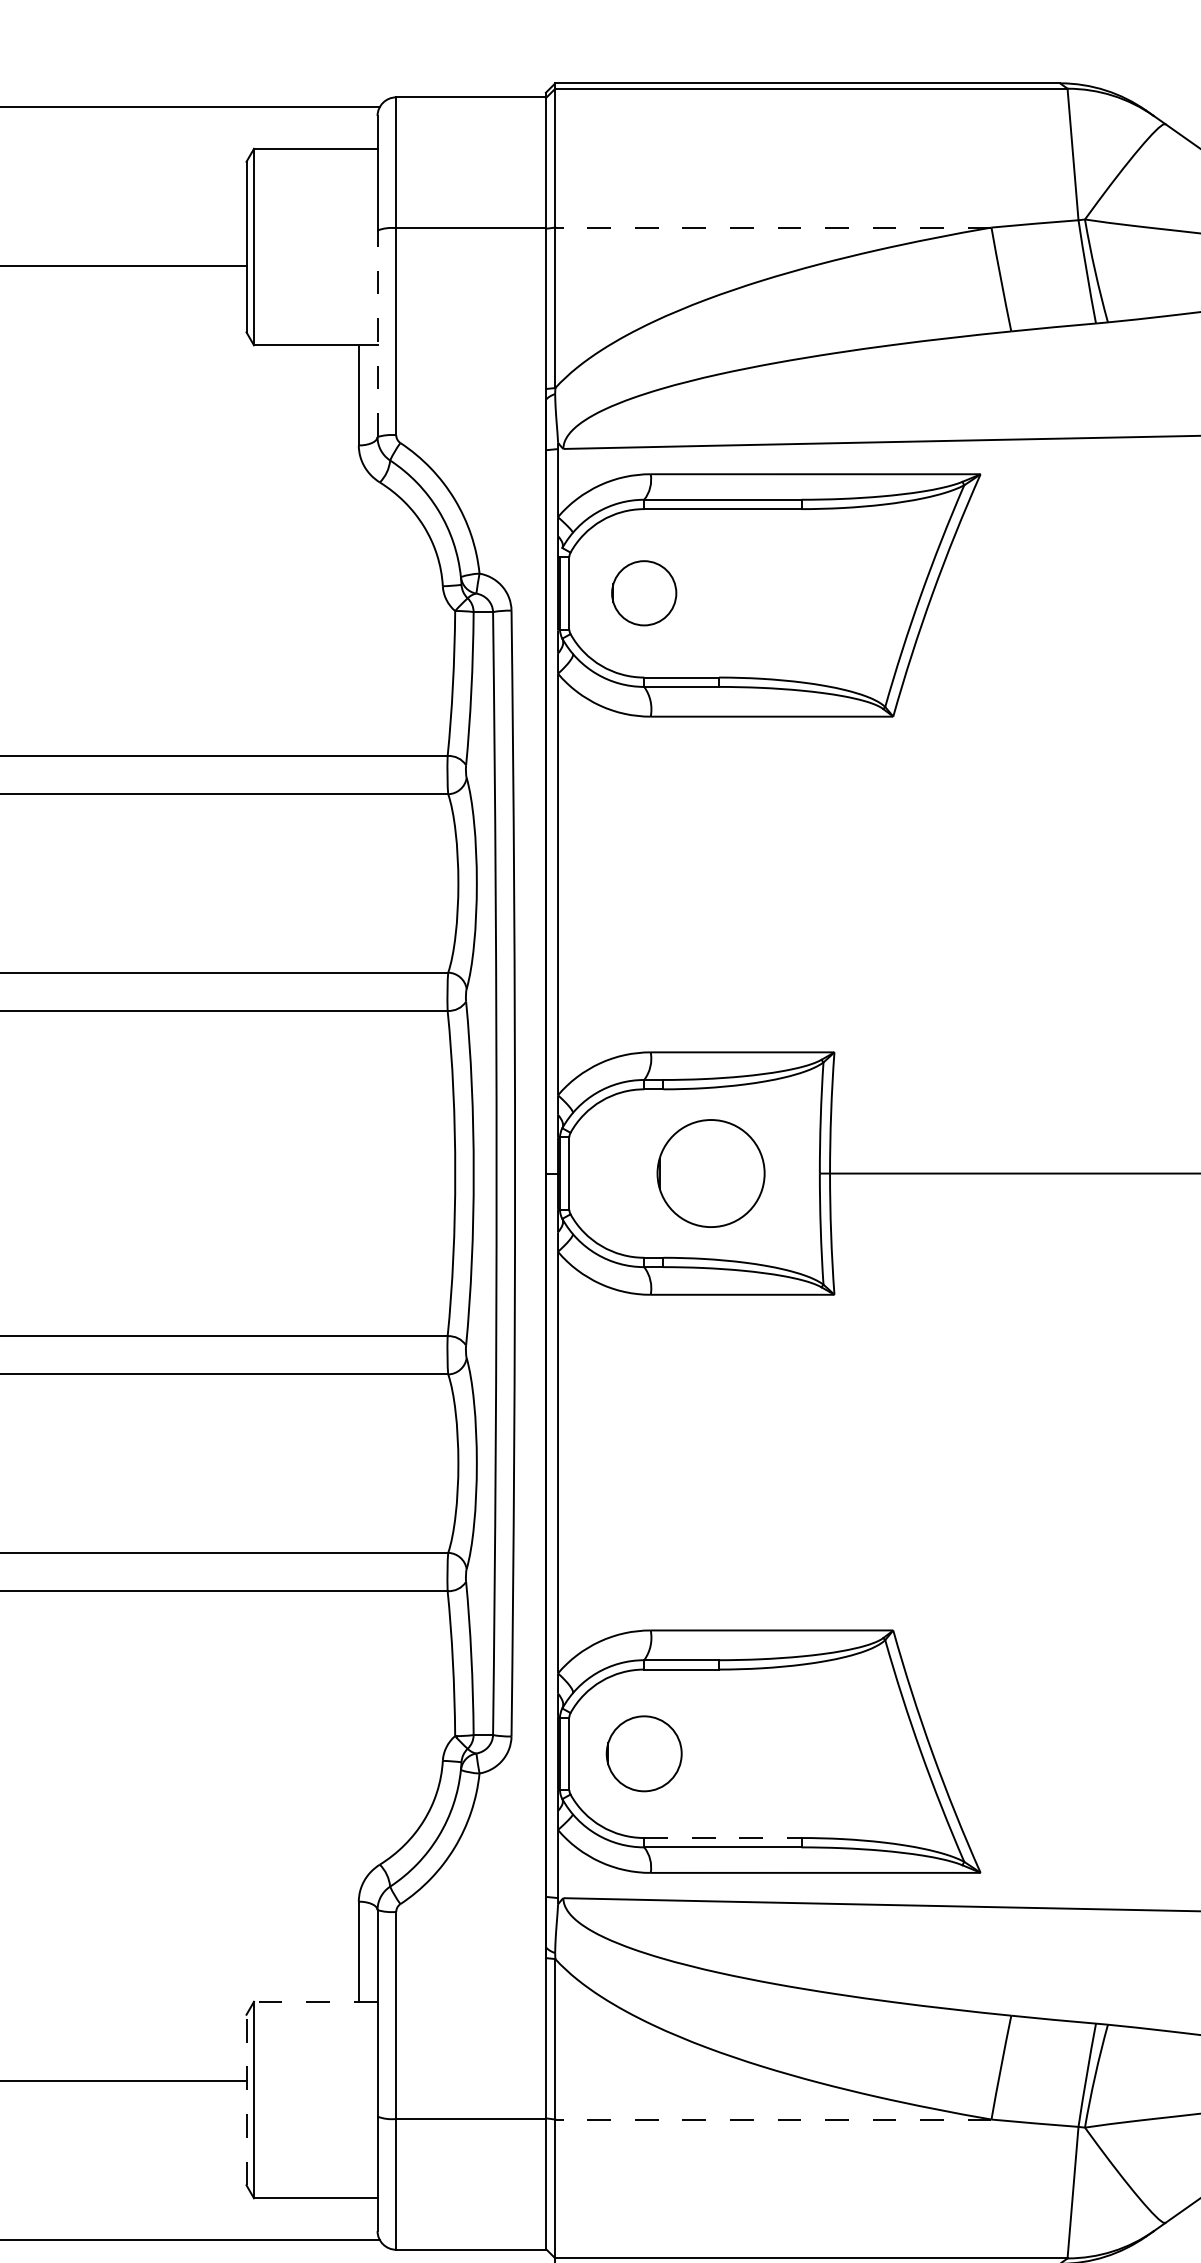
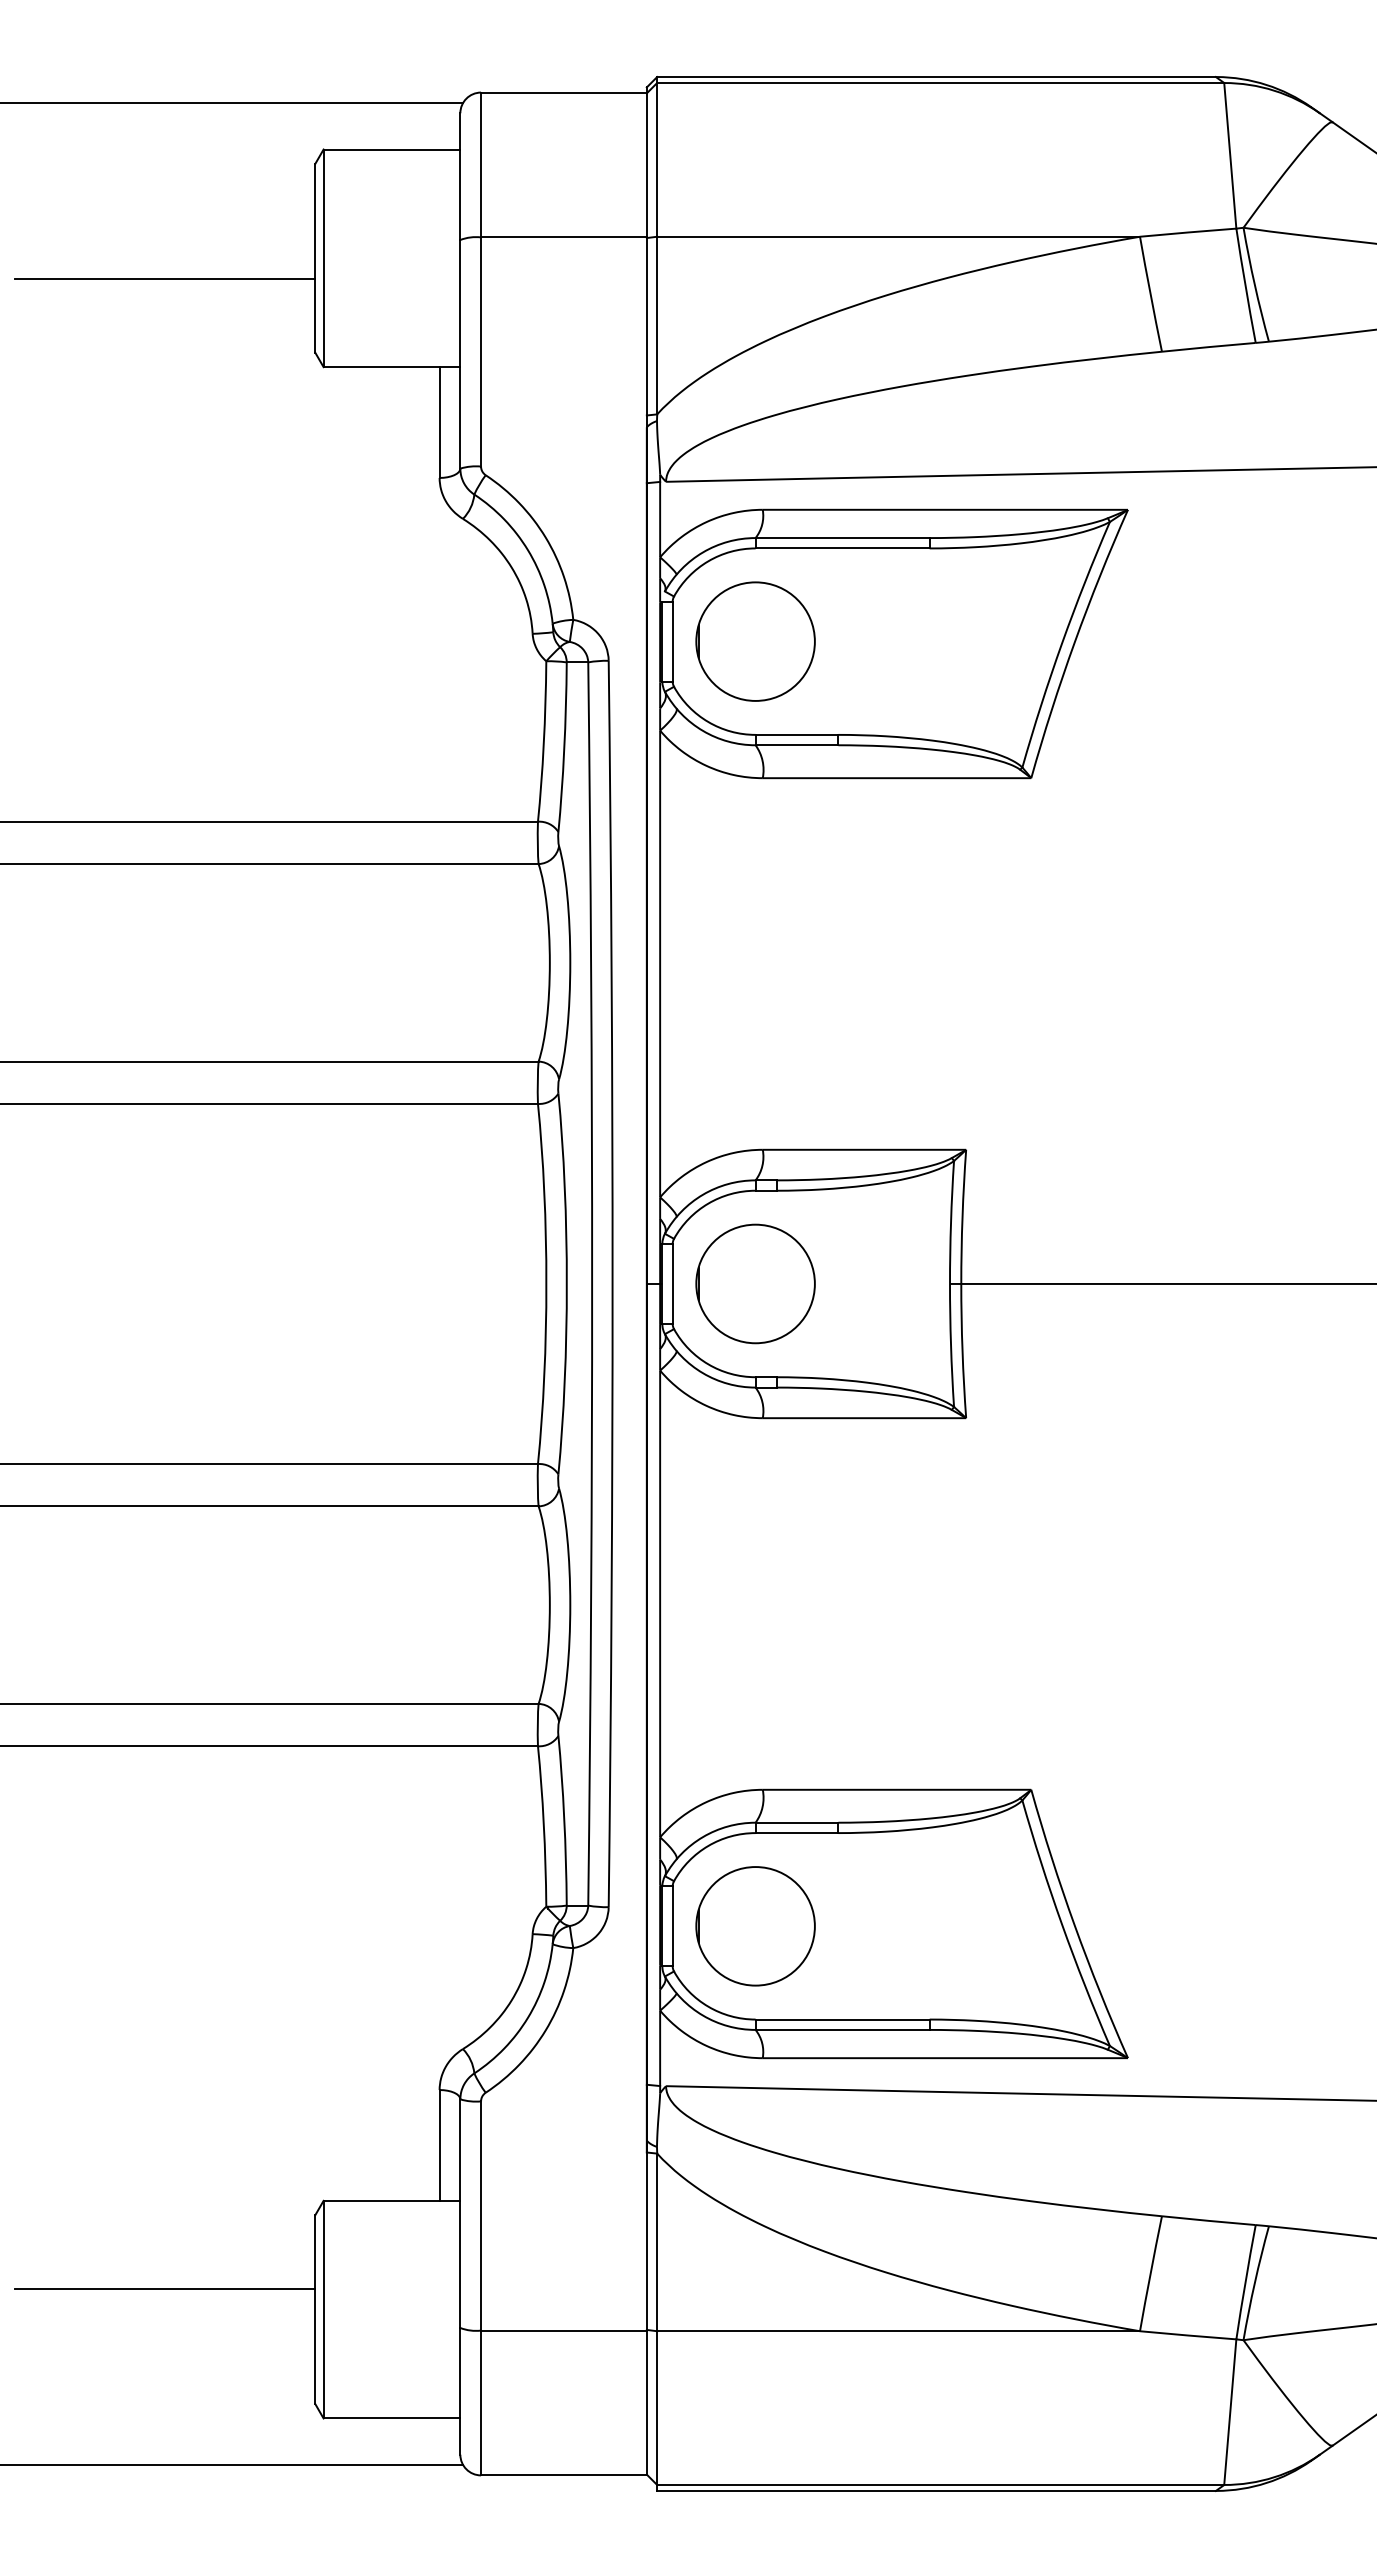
line: (773, 227) -> (898, 236), dashed -> solid
line: (377, 333) -> (460, 353), dashed -> solid
part: (644, 593) -> (755, 641), size x1.67
part: (710, 1173) -> (755, 1283), moved
part: (644, 1753) -> (755, 1926), size x1.43
line: (723, 1837) -> (843, 2019), dashed -> solid
line: (315, 2001) -> (391, 2200), dashed -> solid
line: (246, 2099) -> (315, 2309), dashed -> solid
line: (773, 2119) -> (898, 2331), dashed -> solid

